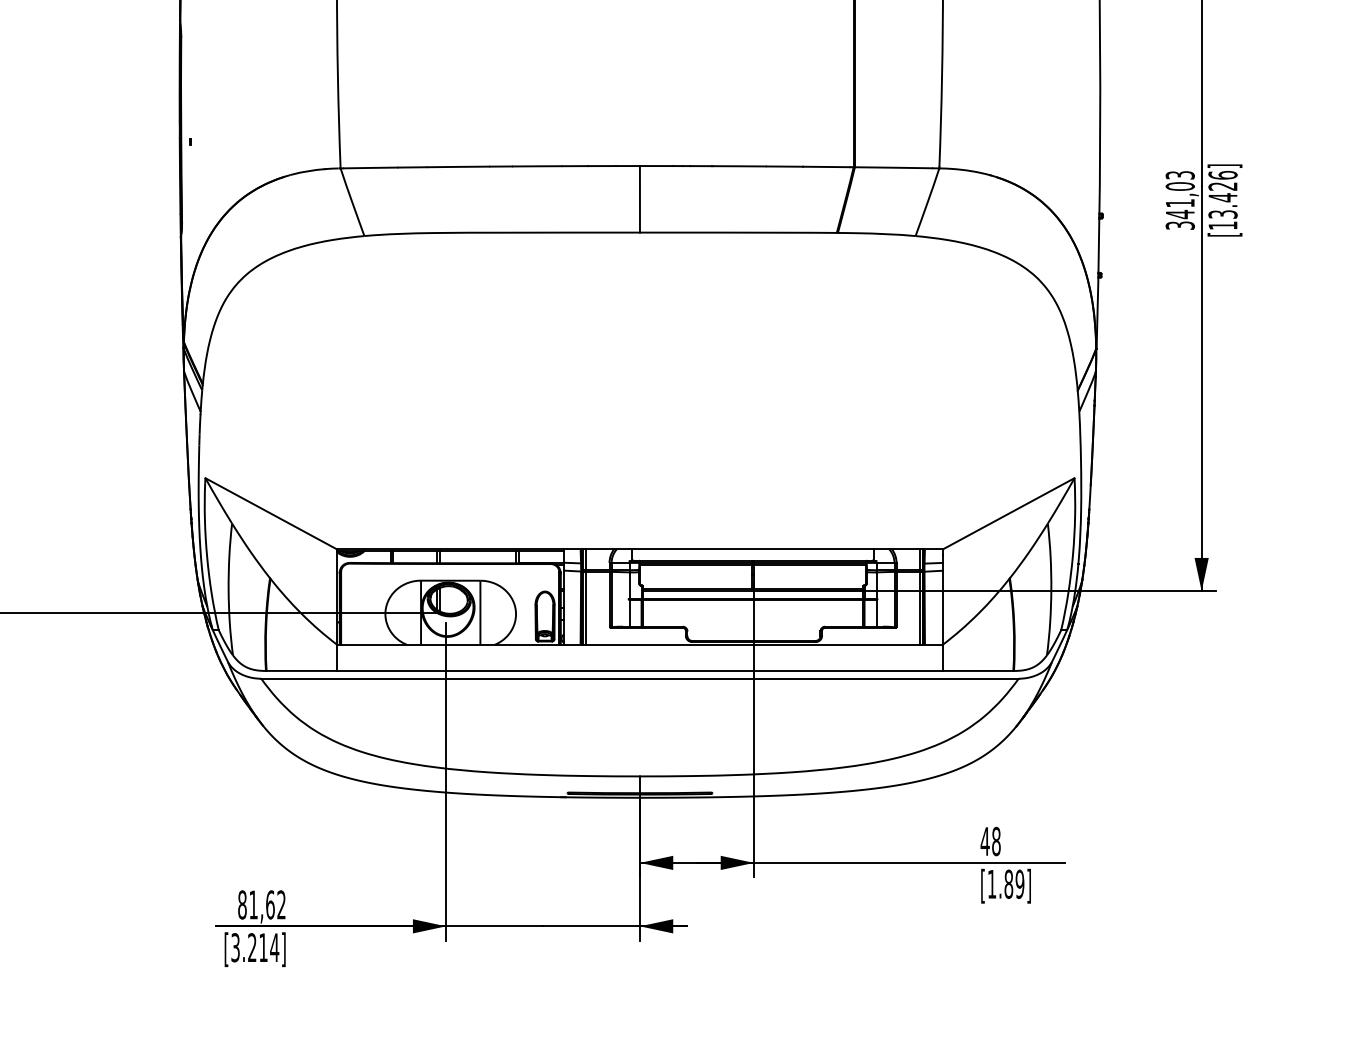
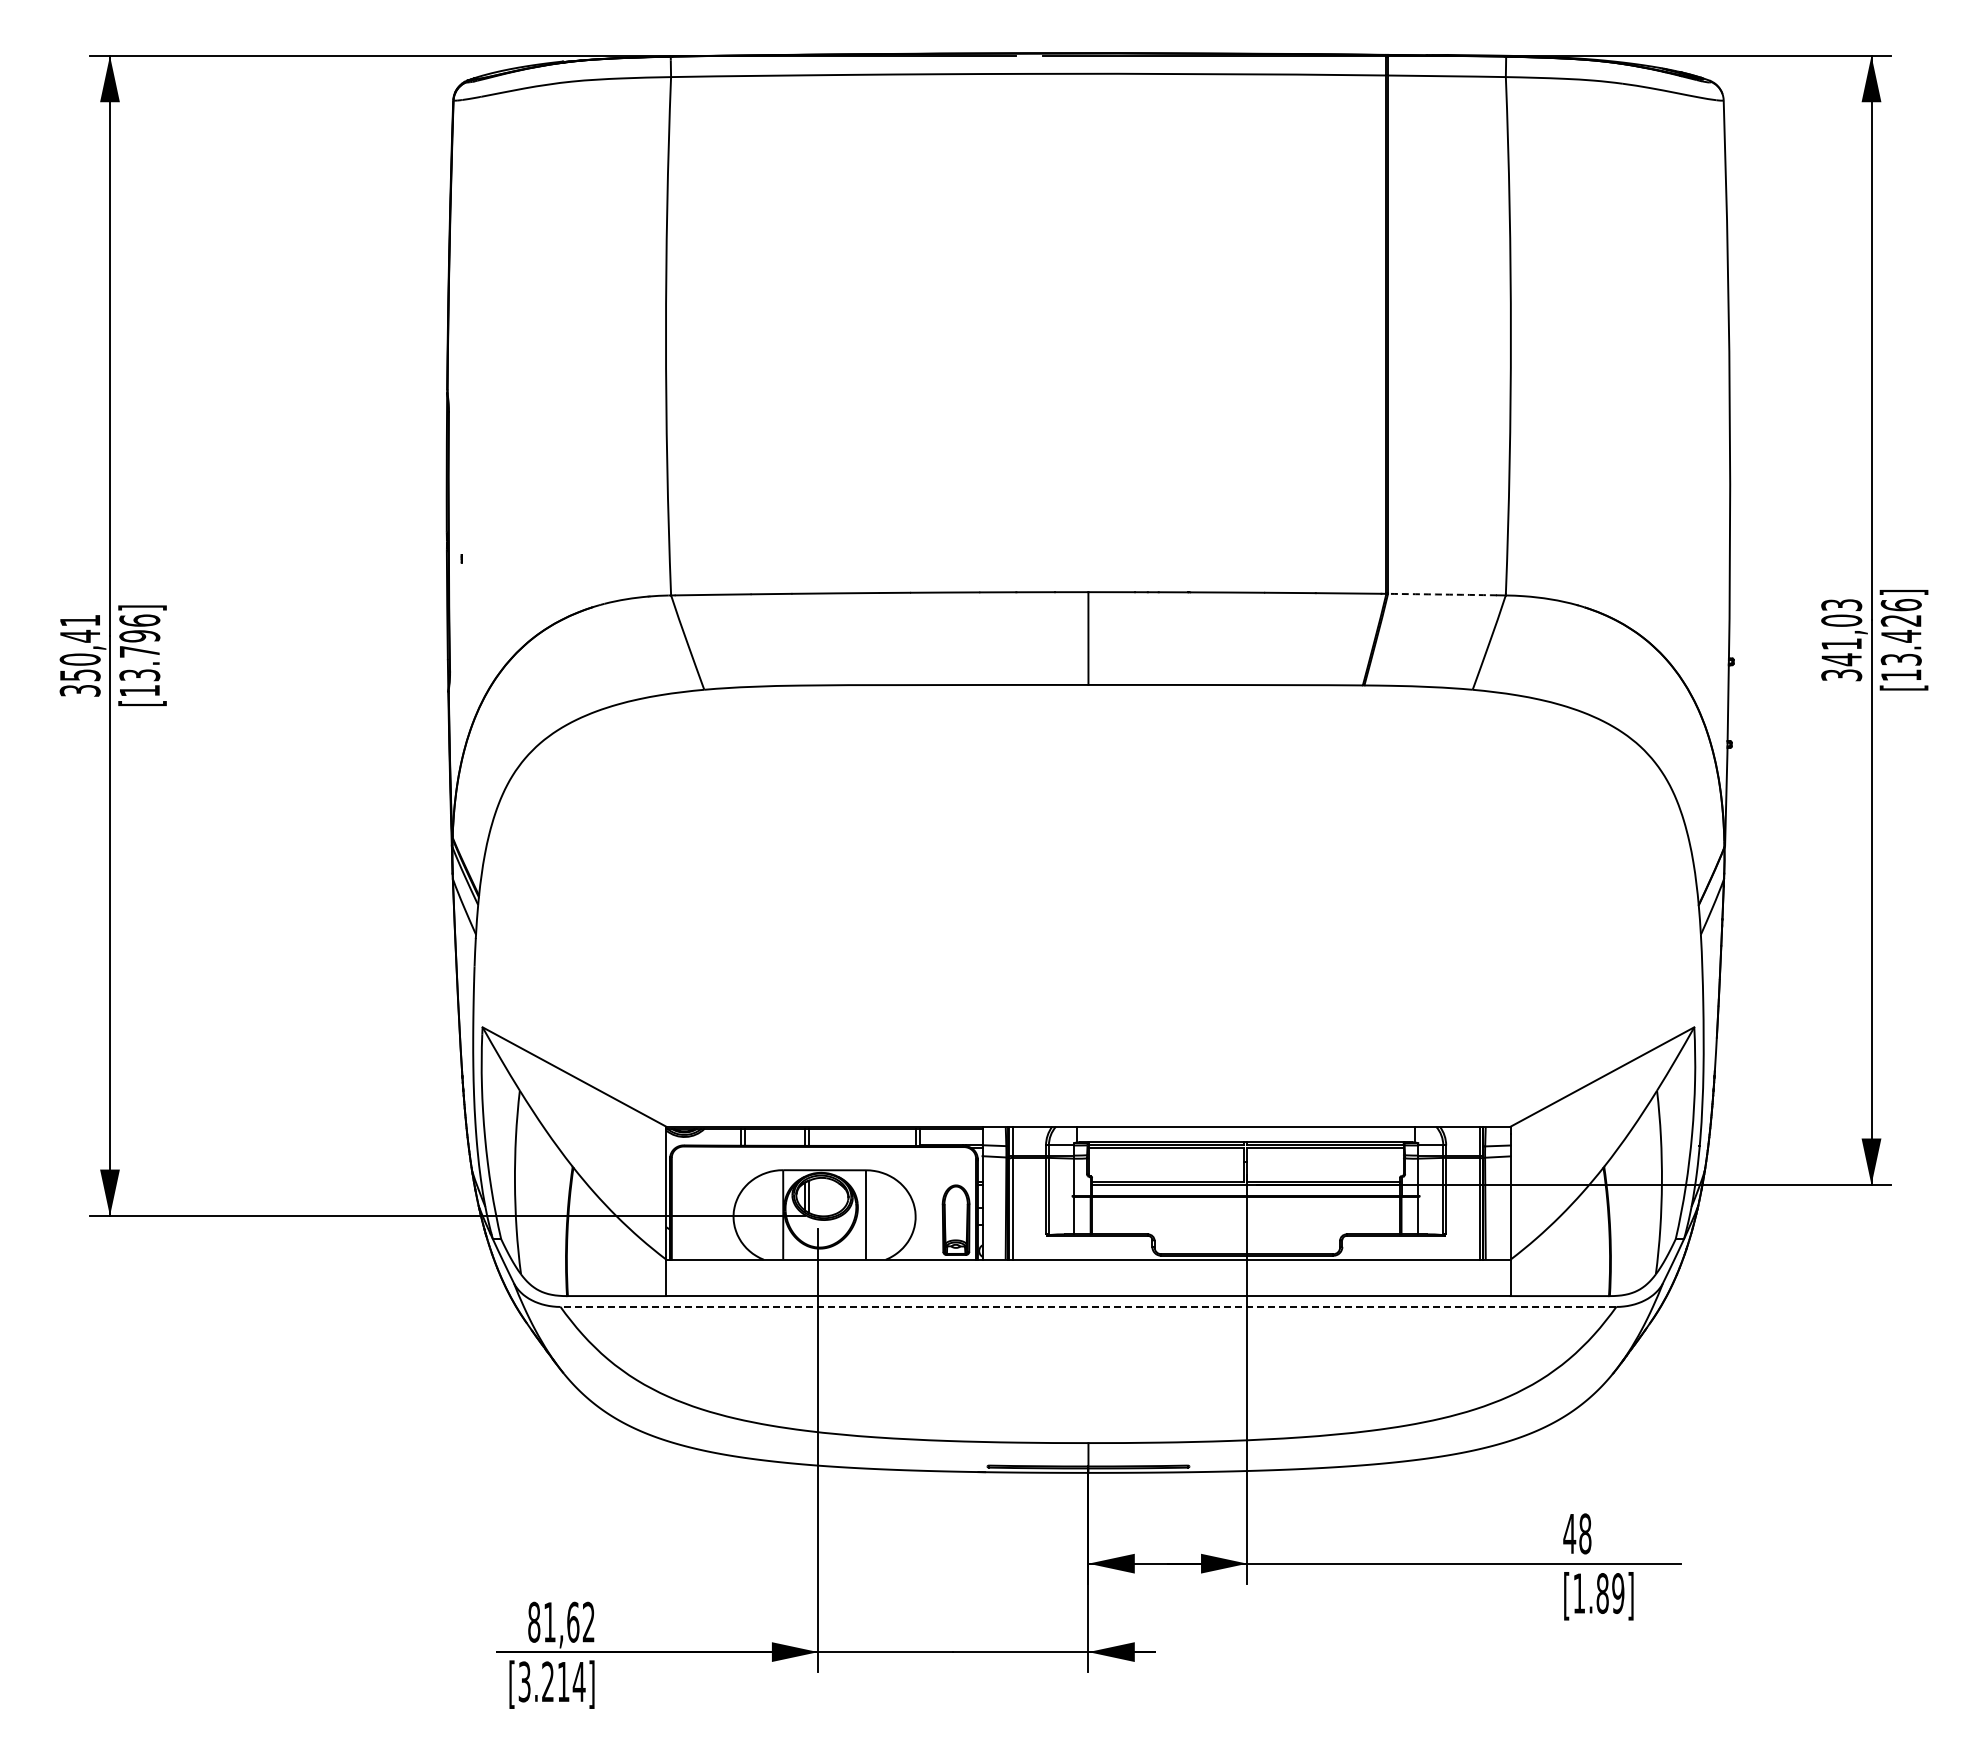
arc: (893, 167) -> (1442, 594), solid -> dashed
line: (640, 678) -> (1088, 1306), solid -> dashed

